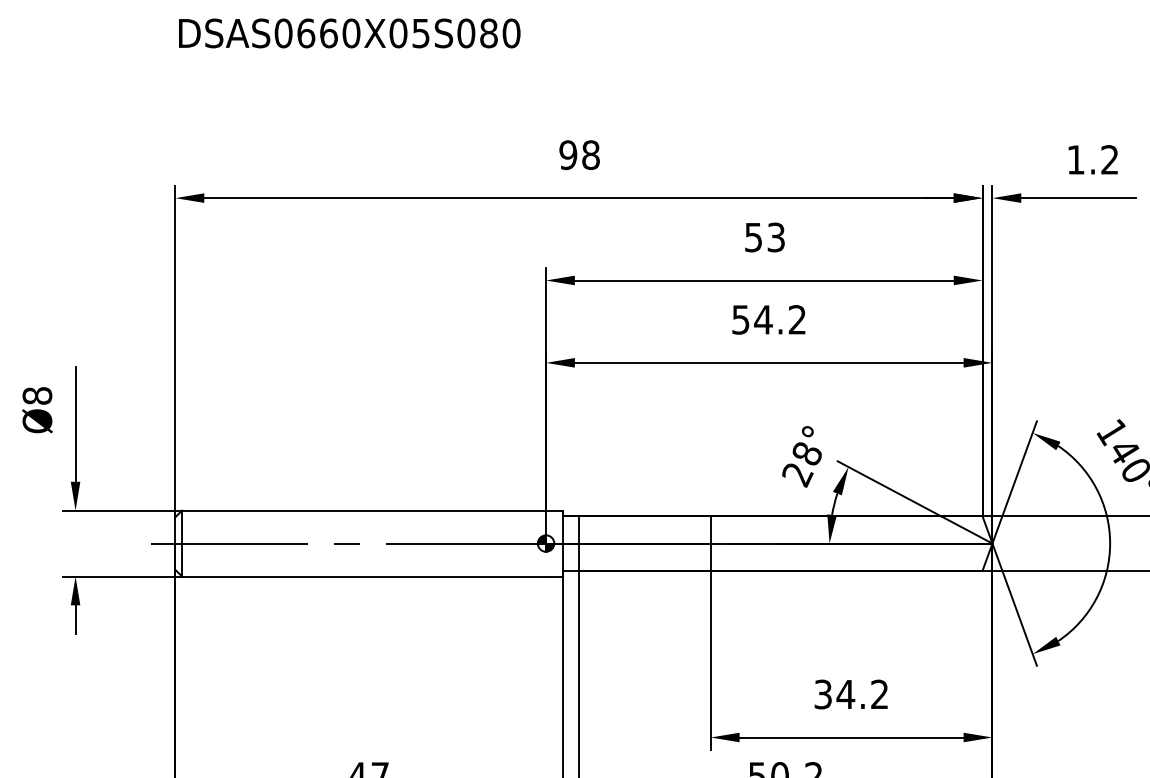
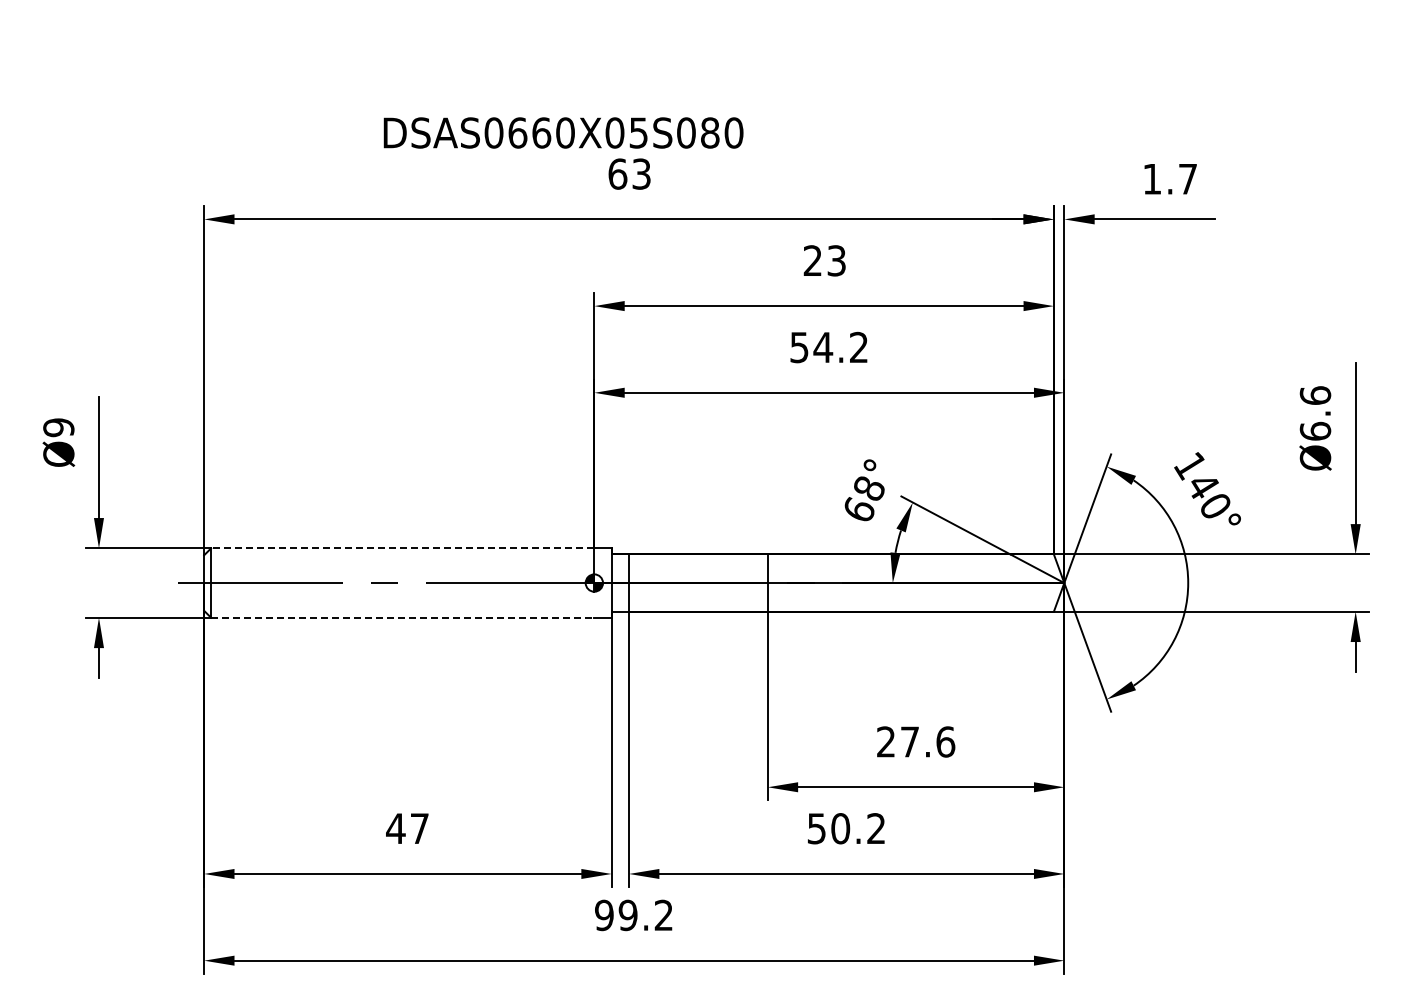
text: (349, 32) -> (563, 132), moved
text: (579, 154) -> (629, 173), 98 -> 63
text: (1109, 159) -> (1187, 178), 1.2 -> 1.7
text: (753, 237) -> (812, 260), 53 -> 23
text: (37, 395) -> (58, 427), Ø8 -> Ø9
text: (797, 474) -> (859, 510), 28° -> 68°
line: (363, 510) -> (402, 548), solid -> dashed
line: (363, 576) -> (402, 617), solid -> dashed
text: (852, 694) -> (916, 741), 34.2 -> 27.6

